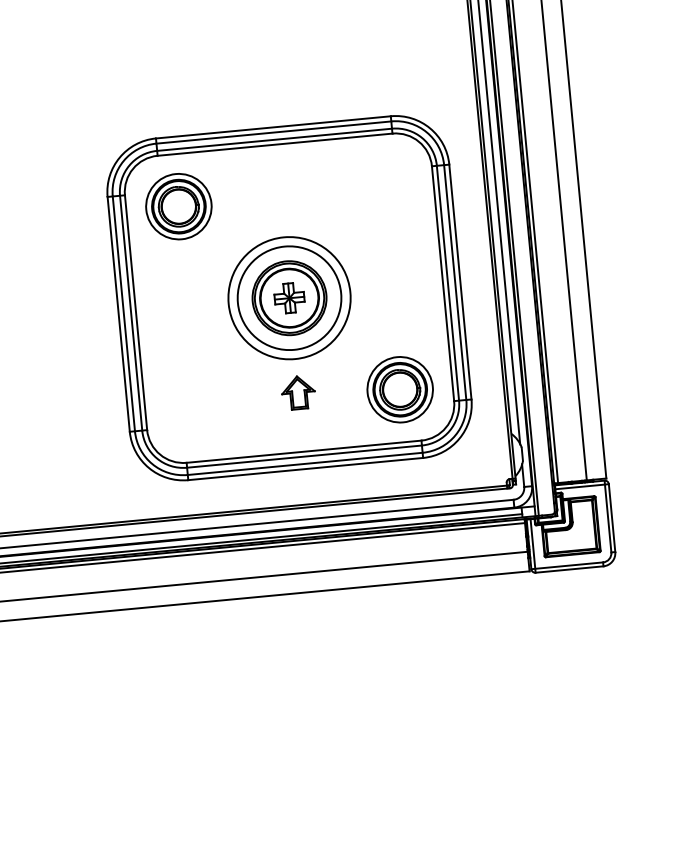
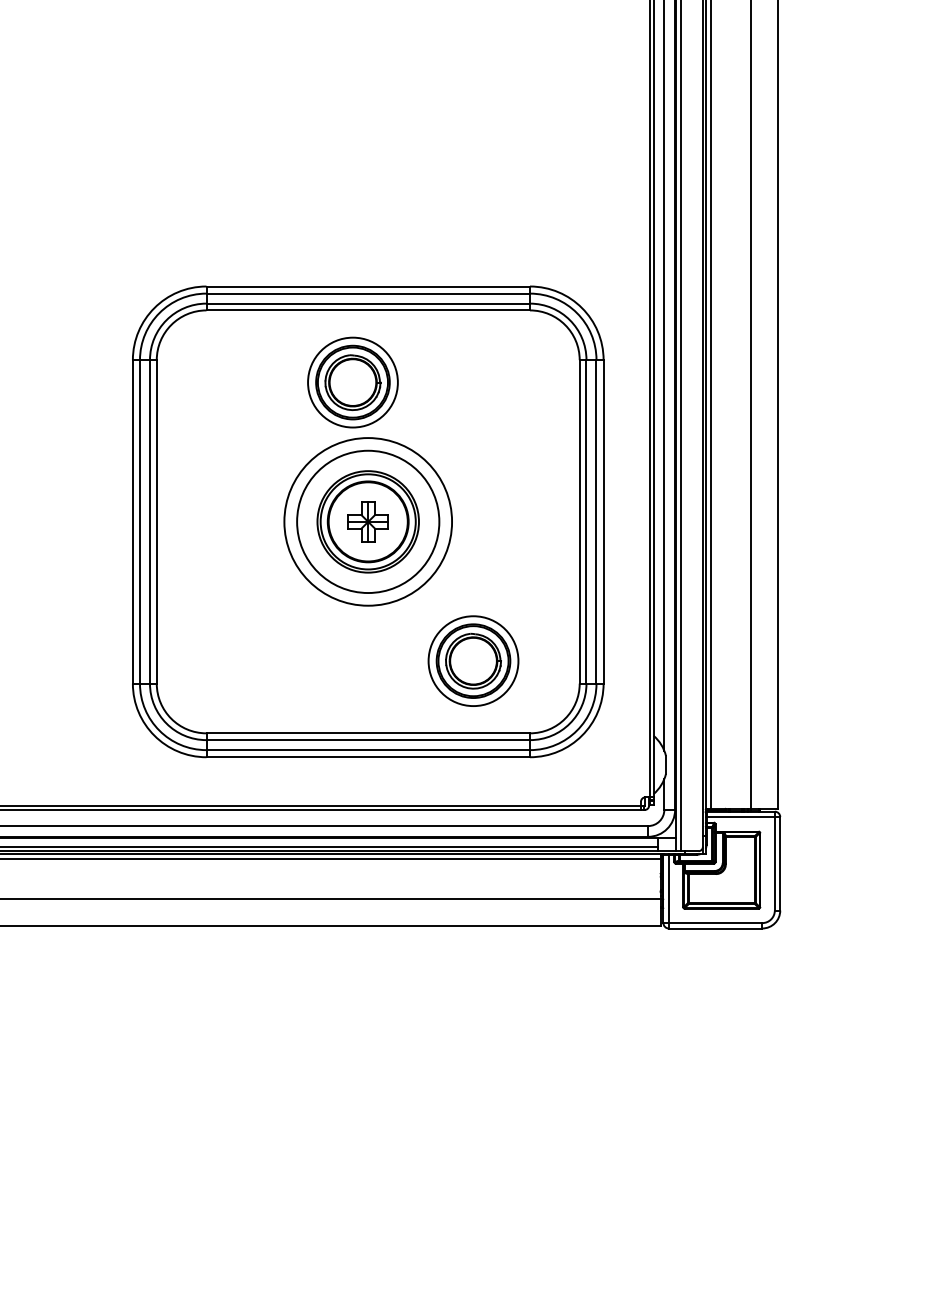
part: (178, 206) -> (352, 382), moved
part: (400, 389) -> (473, 660), moved
part: (297, 392) -> (367, 651), removed

